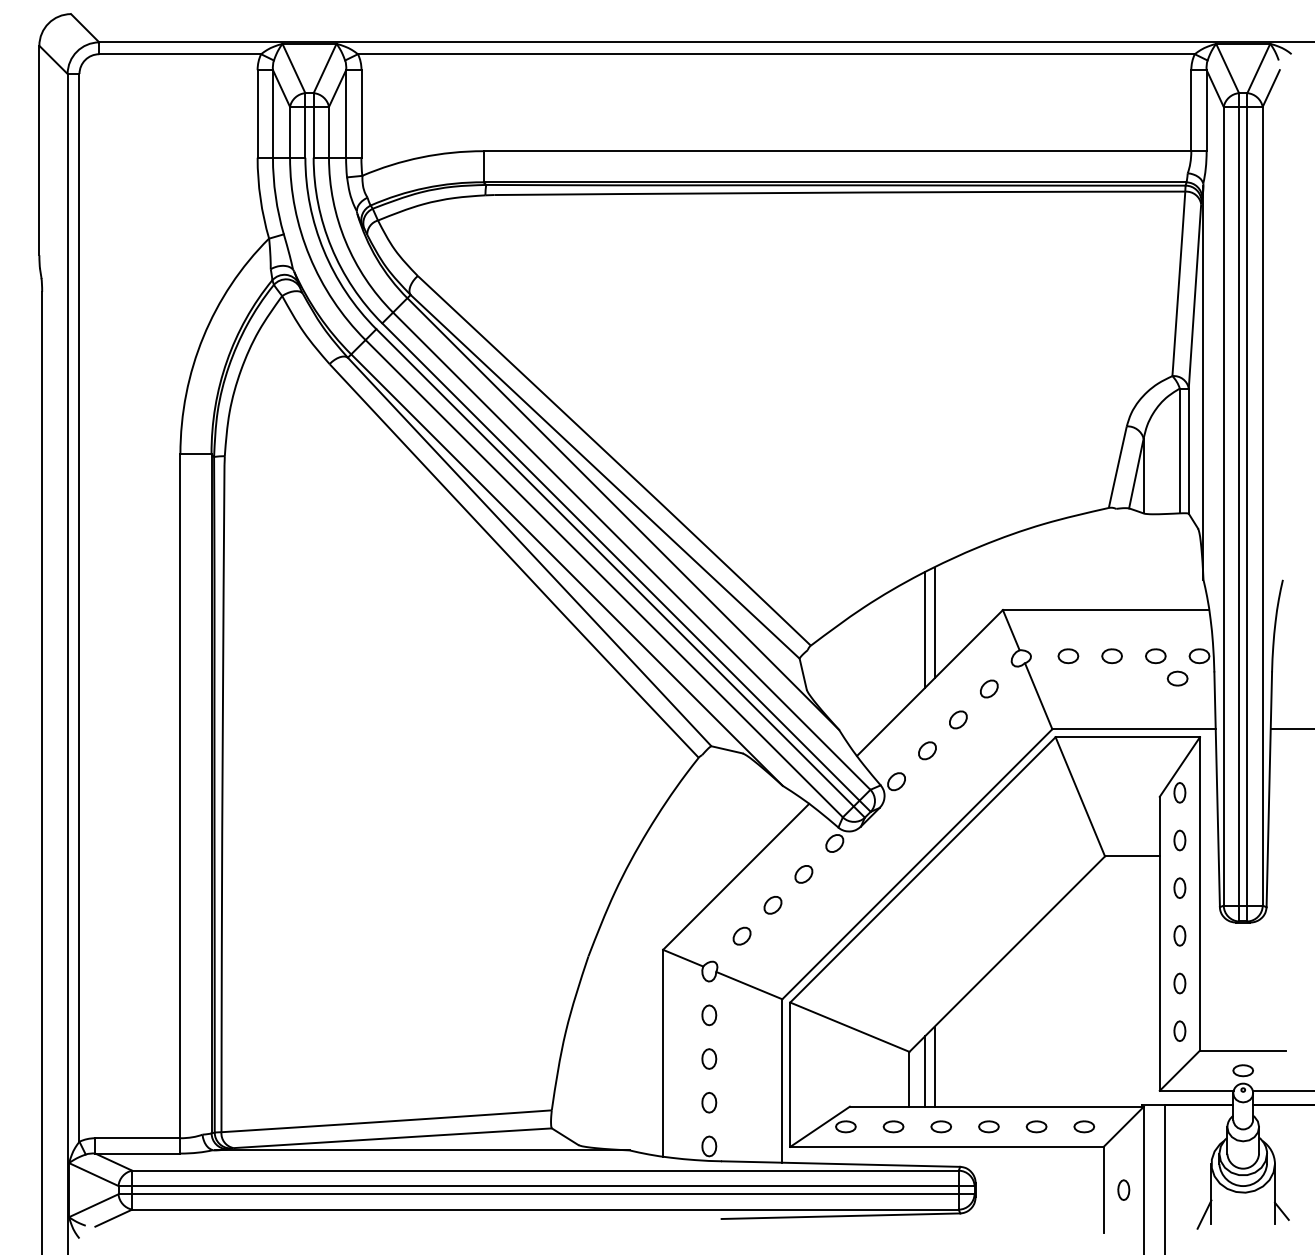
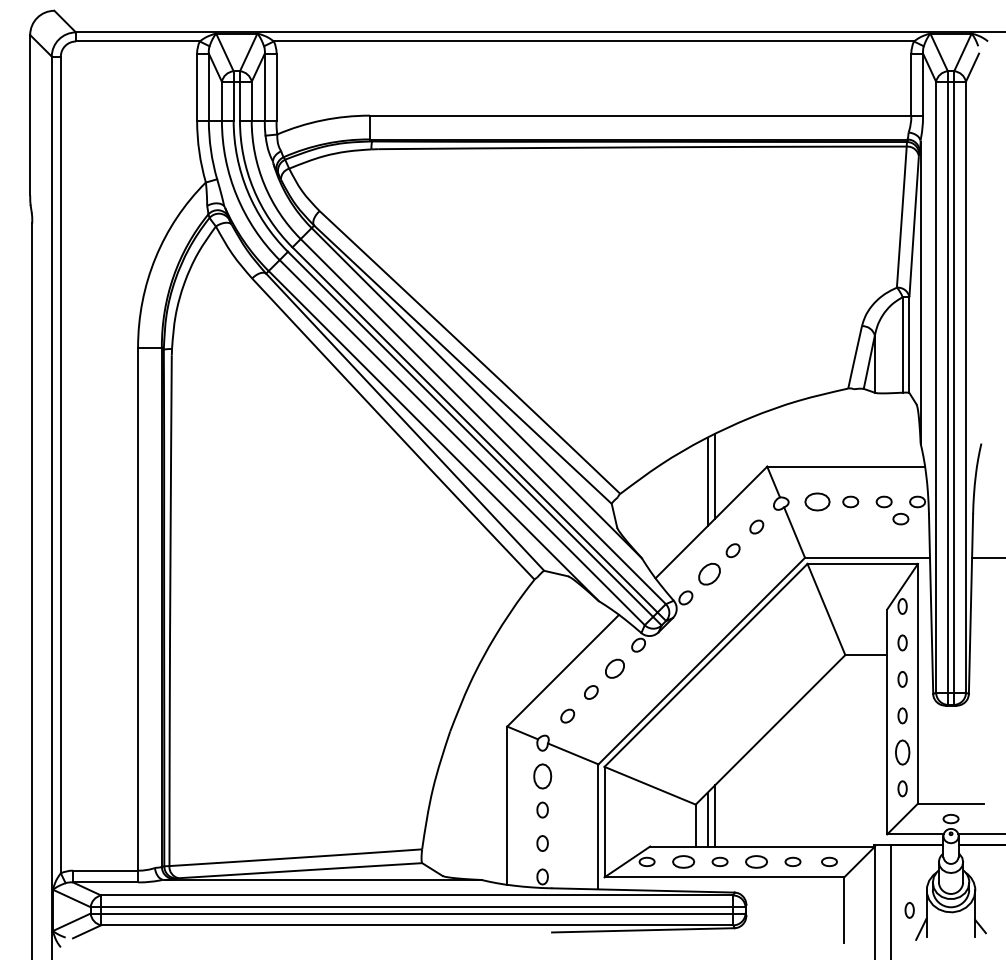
part: (1067, 655) -> (816, 501), size x1.6
part: (927, 751) -> (709, 574), size x1.6
part: (803, 873) -> (614, 668), size x1.4
part: (1179, 982) -> (902, 751), size x1.6
part: (709, 1015) -> (542, 776), size x1.6
part: (893, 1126) -> (683, 861), size x1.4
part: (988, 1126) -> (756, 861), size x1.4
part: (1123, 1188) -> (909, 909), moved

